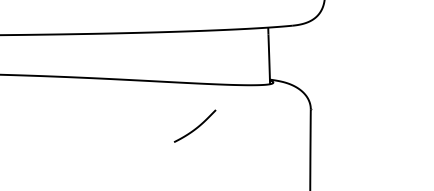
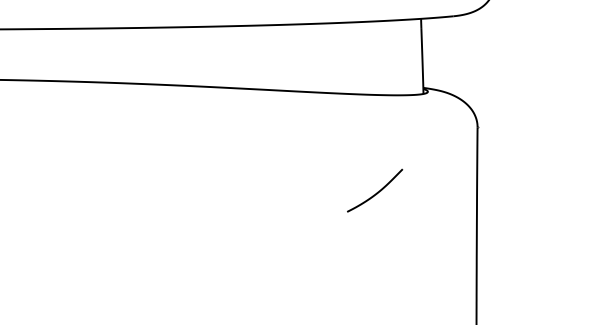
curve: (196, 126) -> (377, 191), moved

